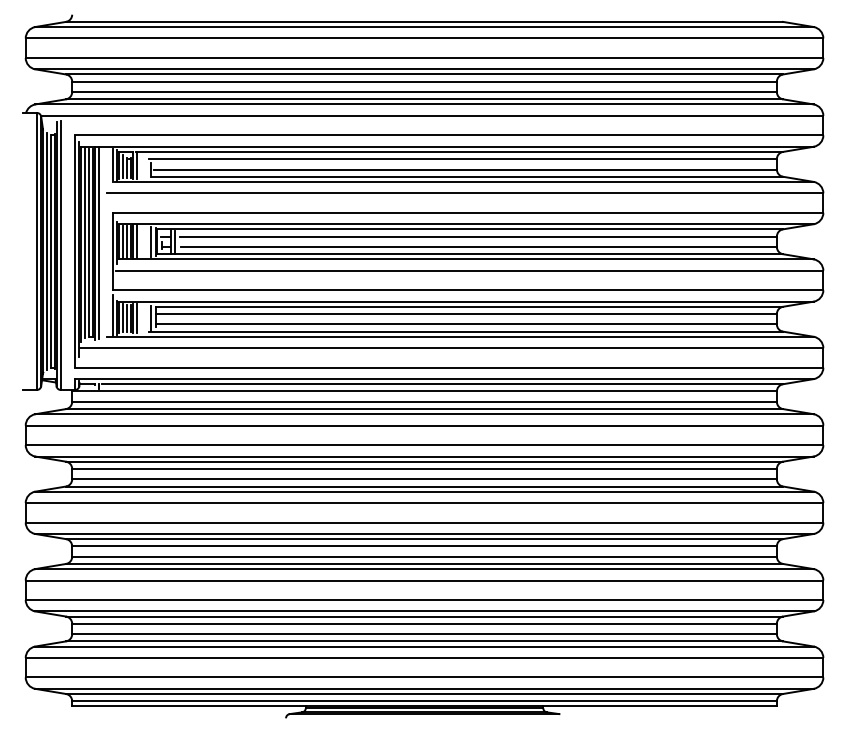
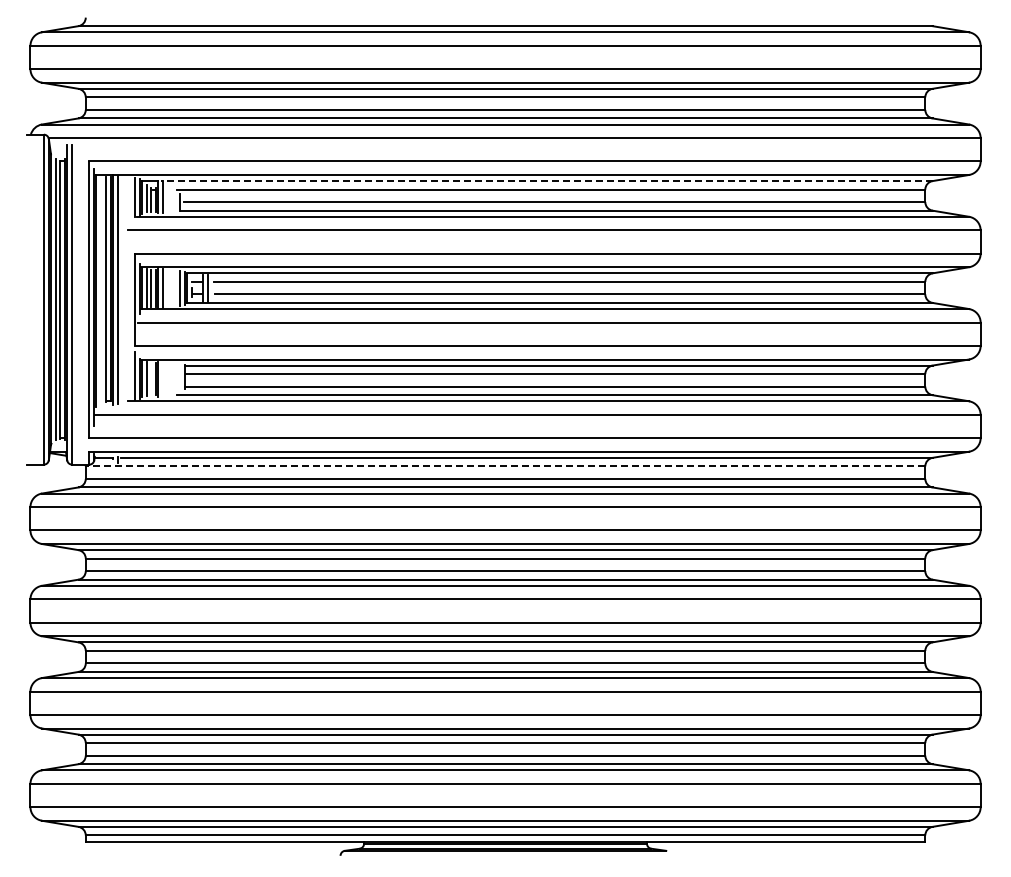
line: (458, 152) -> (546, 181), solid -> dashed
line: (85, 242) -> (101, 289), removed
line: (137, 317) -> (163, 378), removed
line: (126, 318) -> (150, 379), removed
line: (151, 318) -> (180, 379), removed
line: (424, 391) -> (505, 466), solid -> dashed

